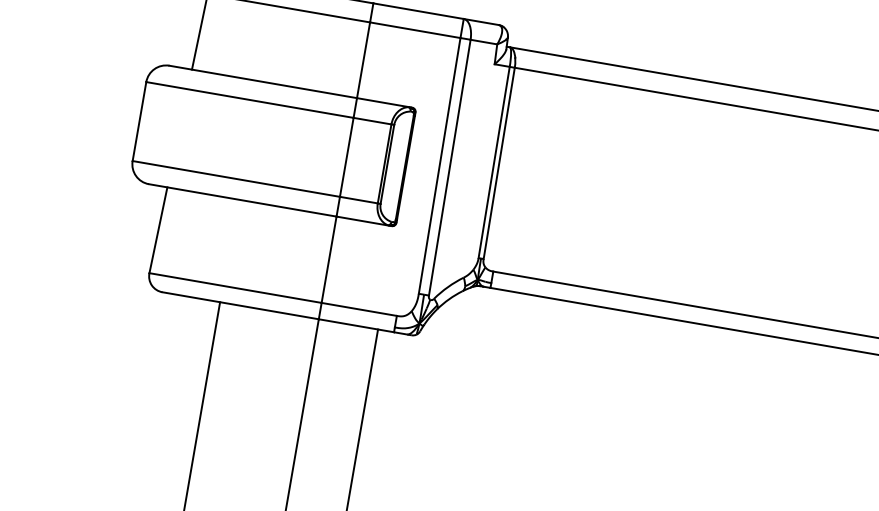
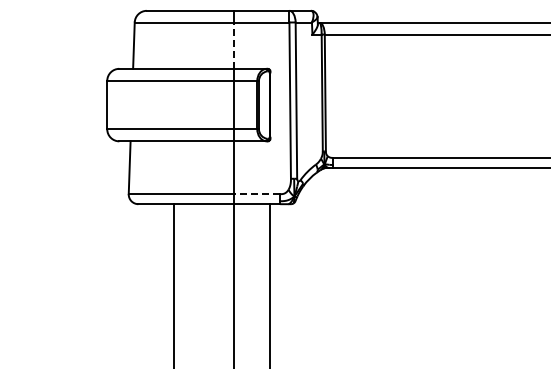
line: (364, 60) -> (234, 45), solid -> dashed
line: (358, 309) -> (256, 194), solid -> dashed

